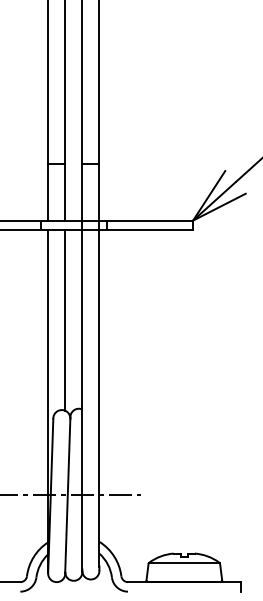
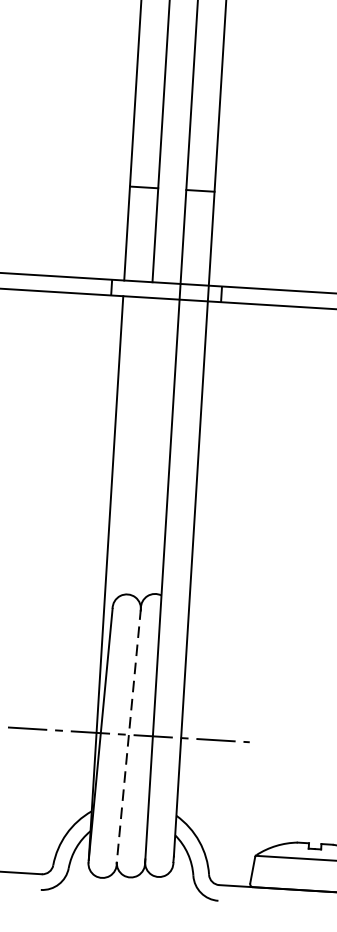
line: (65, 320) -> (142, 447), removed
line: (67, 495) -> (128, 736), solid -> dashed

